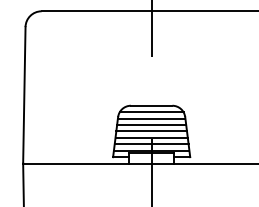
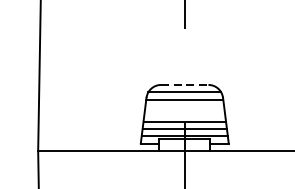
line: (151, 105) -> (184, 84), solid -> dashed
line: (151, 125) -> (184, 107), removed
line: (151, 131) -> (184, 114), removed

